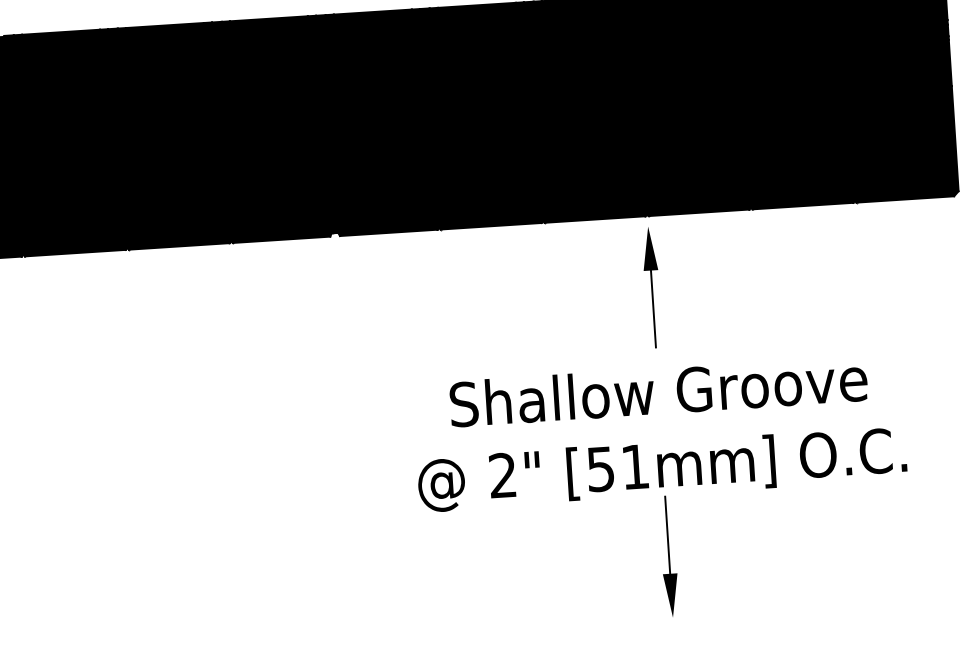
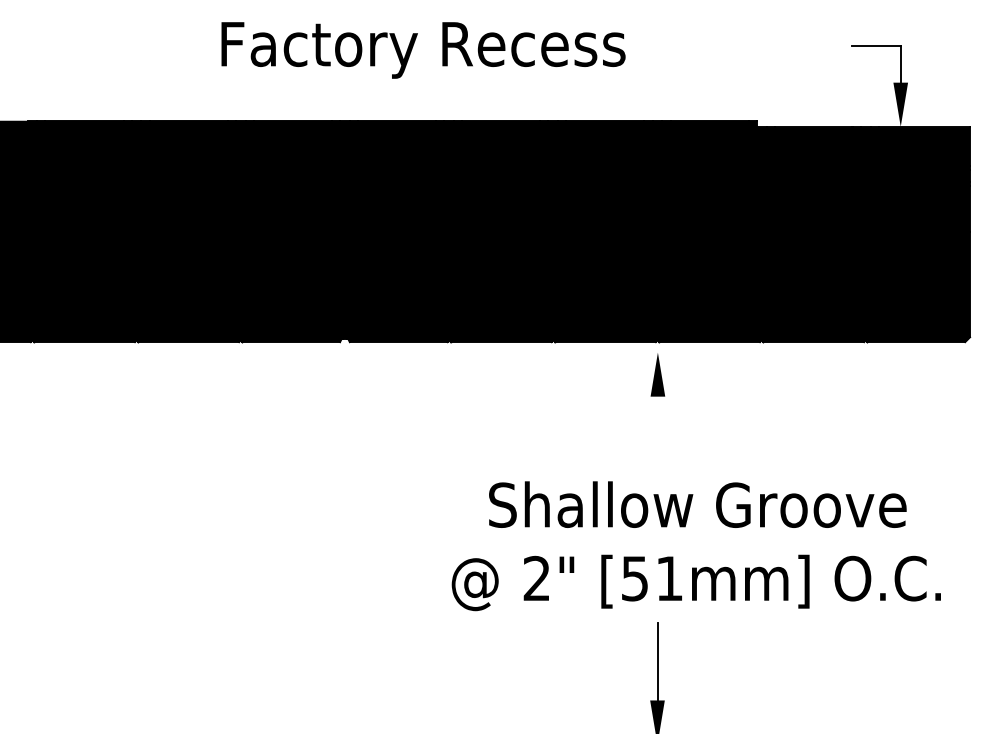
line: (653, 308) -> (657, 434), removed
text: (659, 433) -> (695, 546), moved

